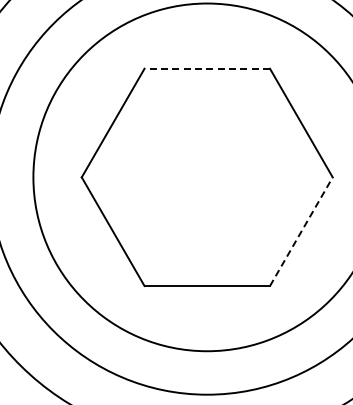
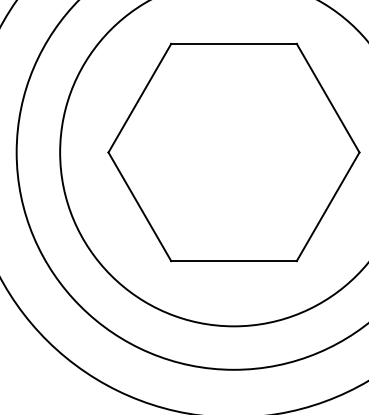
line: (207, 68) -> (234, 43), dashed -> solid
line: (301, 231) -> (328, 206), dashed -> solid

